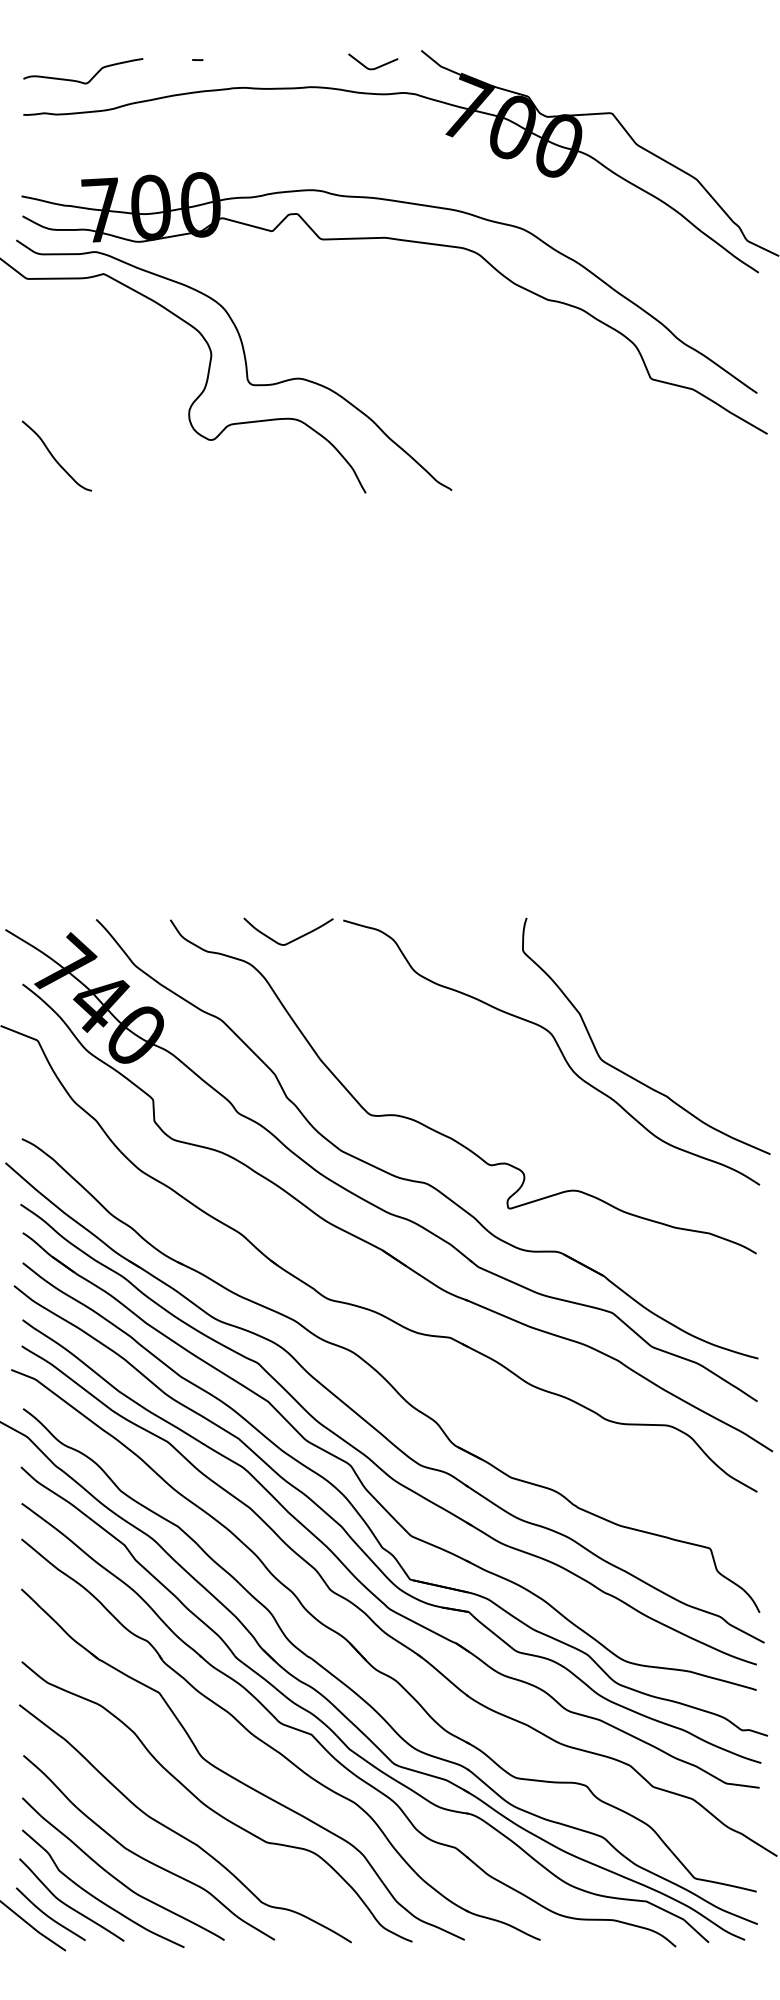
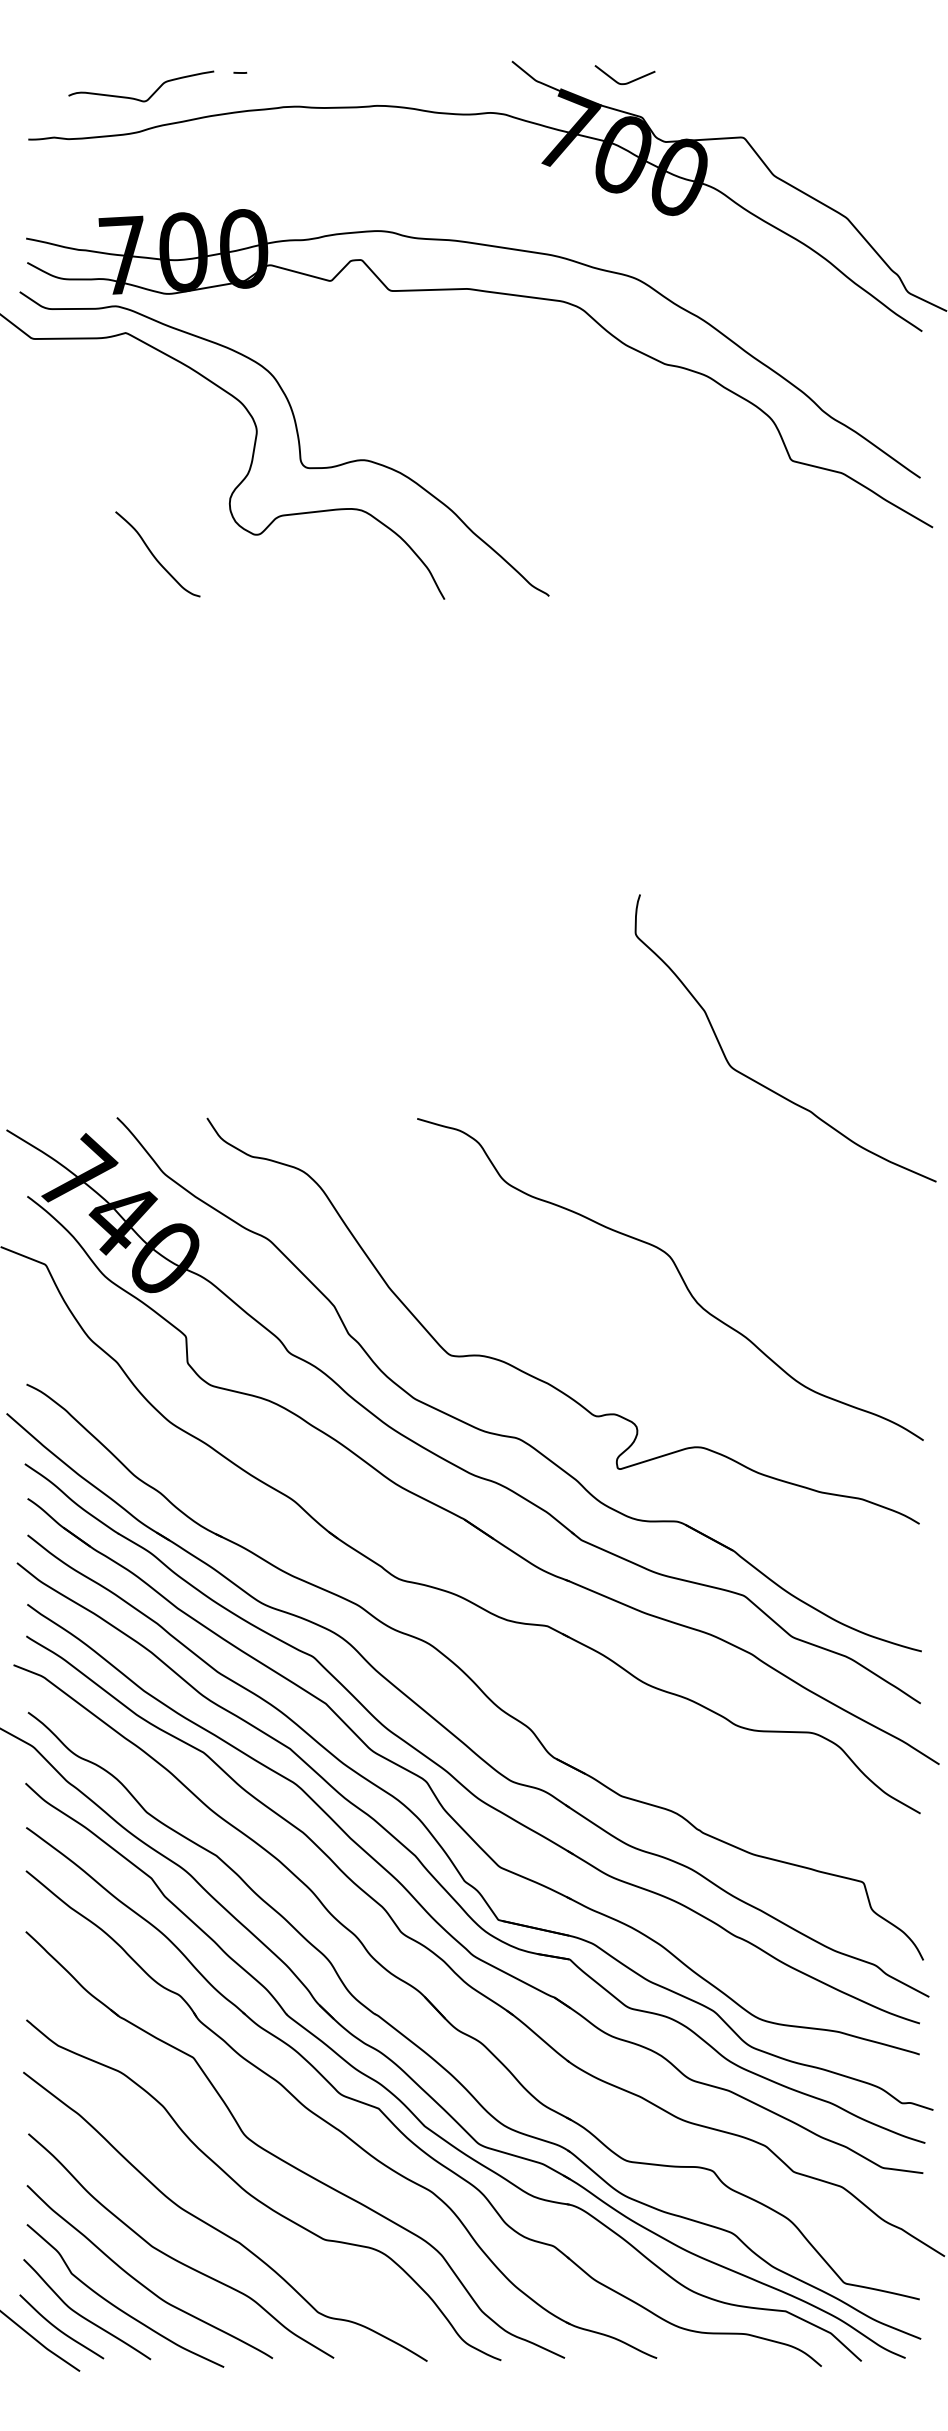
curve: (375, 67) -> (627, 81), moved
curve: (90, 78) -> (150, 95), moved
curve: (54, 457) -> (154, 556), moved
curve: (293, 939) -> (356, 1141), removed
curve: (623, 1071) -> (757, 1081), moved

